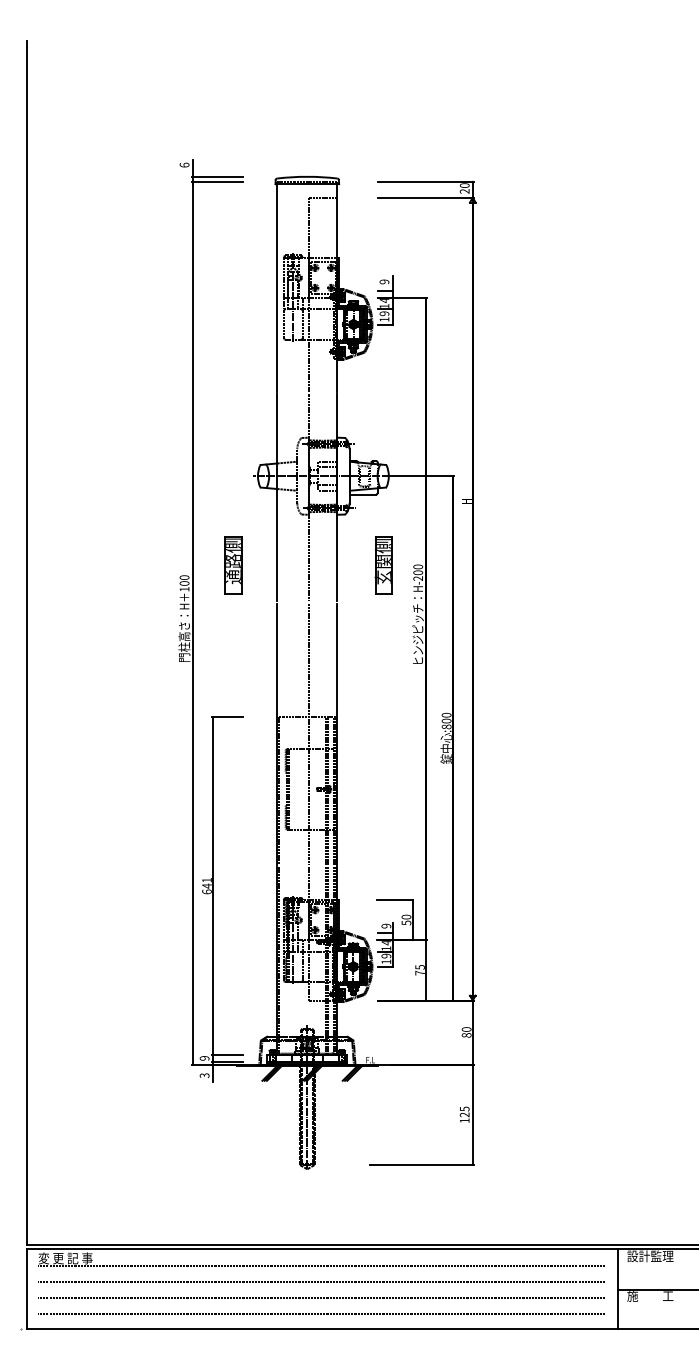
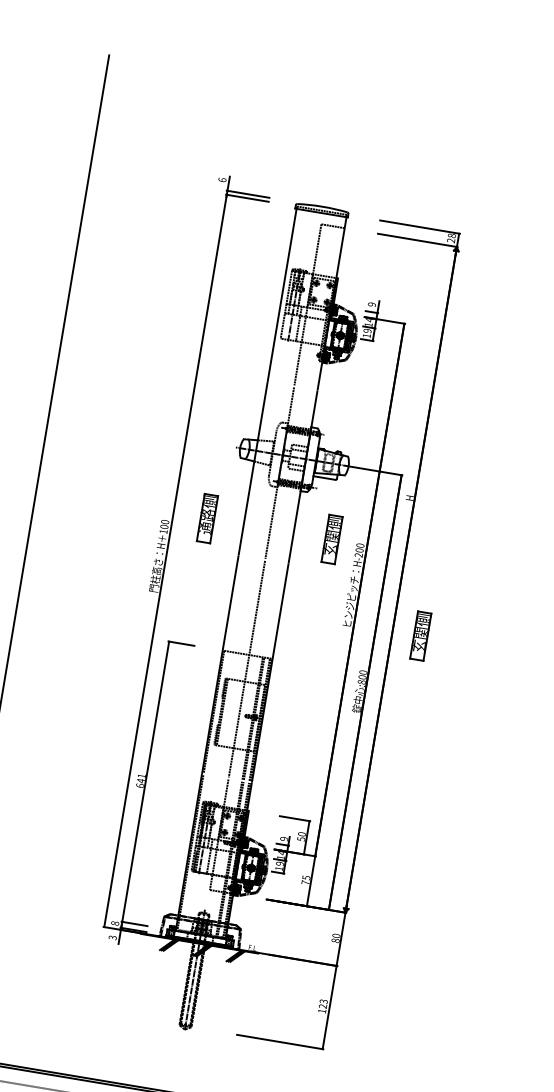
text: (465, 185) -> (452, 235), 20 -> 28
part: (506, 661) -> (420, 636), added
text: (204, 1058) -> (115, 923), 9 -> 8
text: (463, 1108) -> (322, 1000), 125 -> 123

